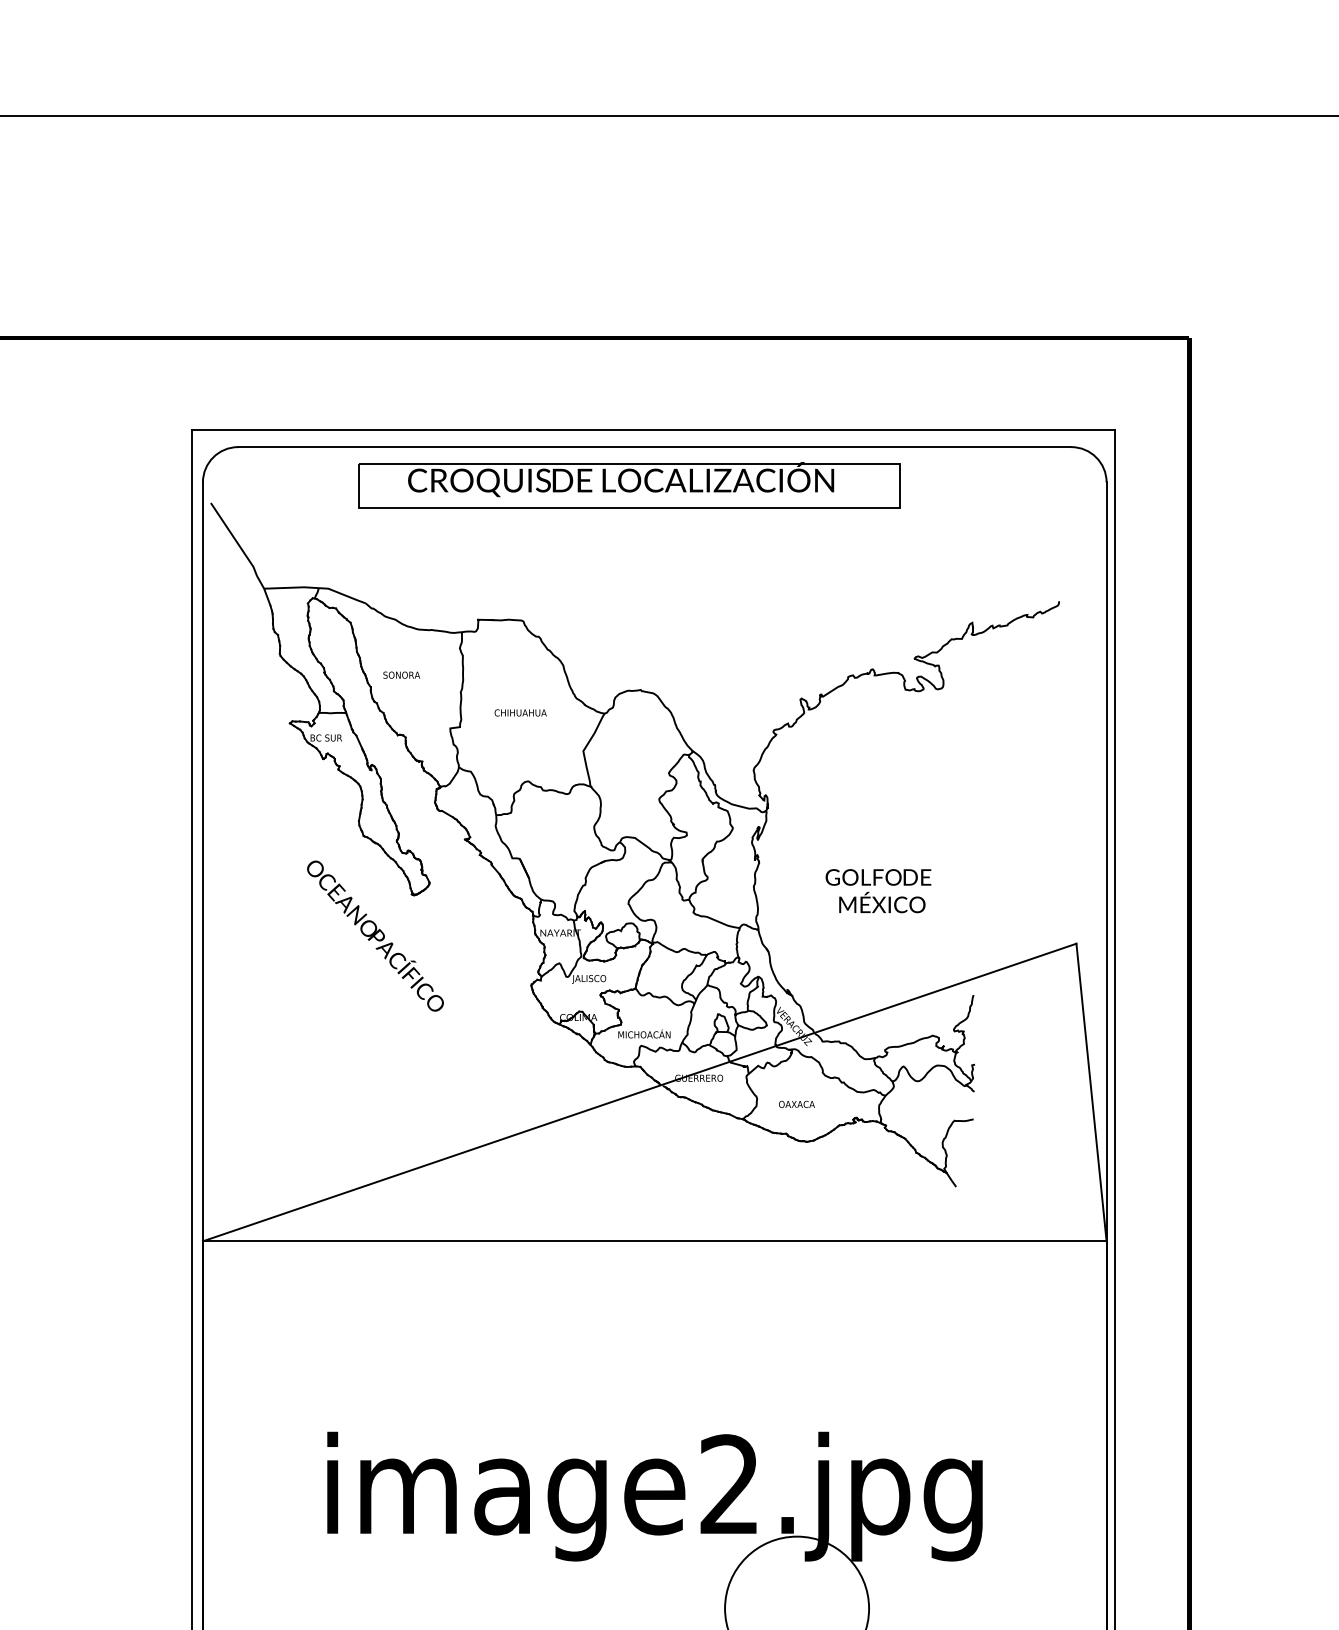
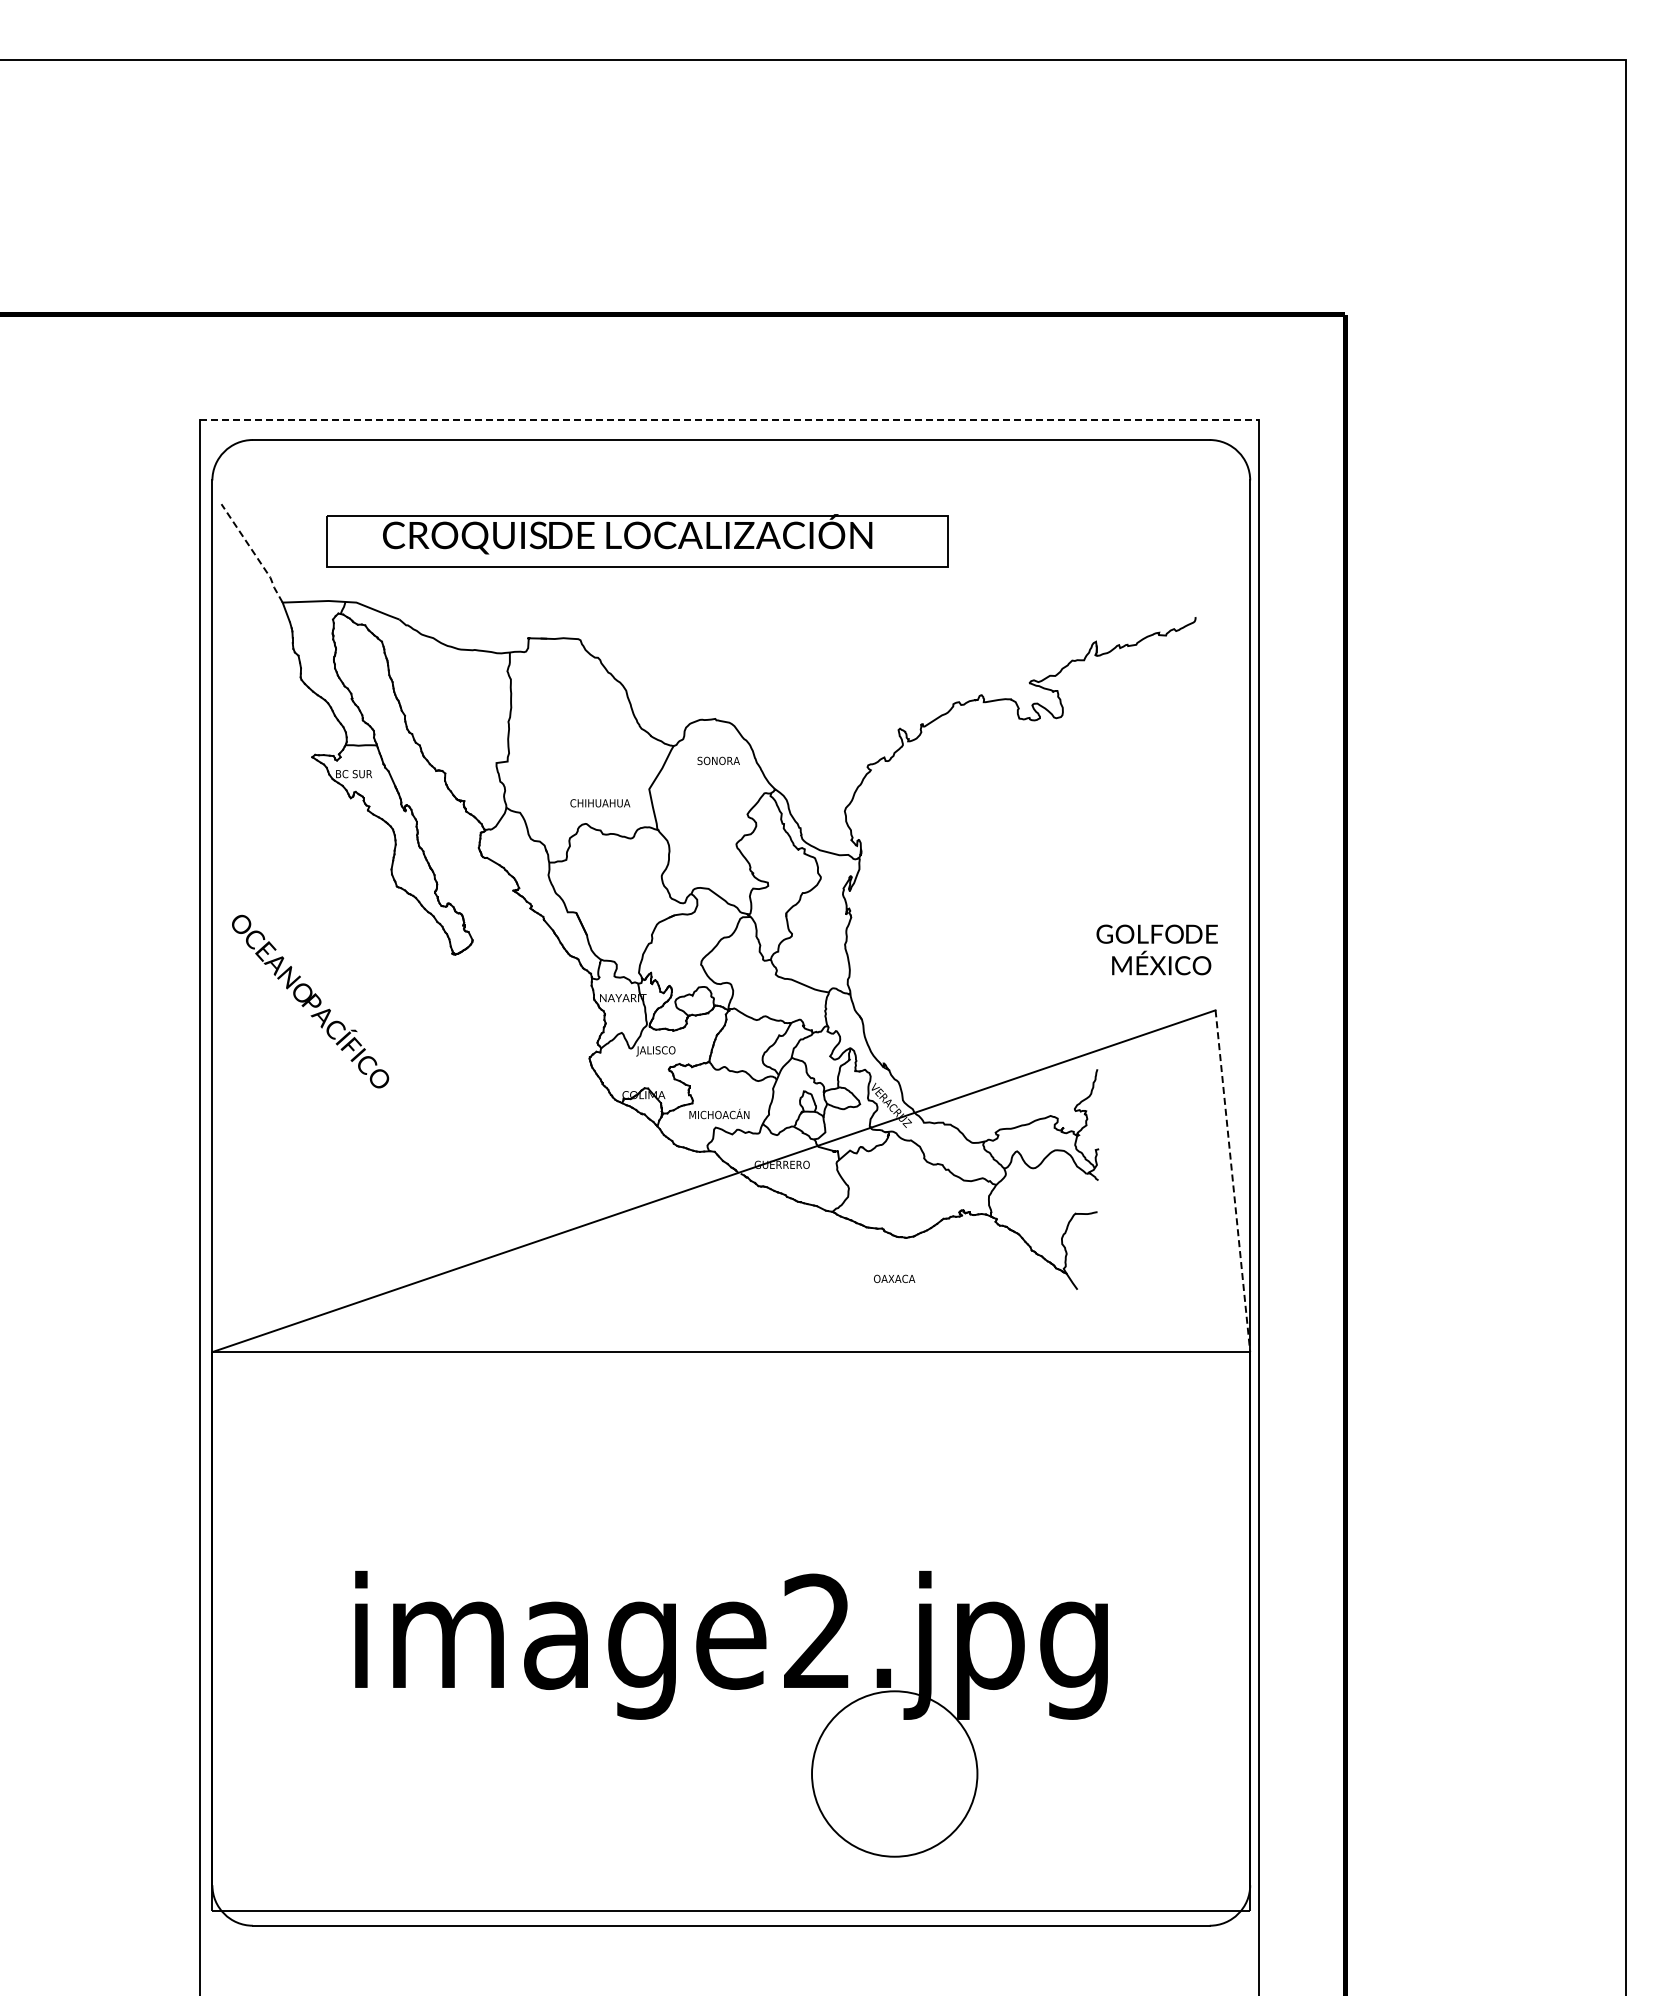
line: (653, 429) -> (729, 419), solid -> dashed
part: (629, 485) -> (637, 540), moved
line: (238, 545) -> (253, 552), solid -> dashed
text: (401, 674) -> (718, 760), moved
text: (520, 713) -> (600, 803), moved
text: (877, 890) -> (1156, 949), moved
text: (375, 936) -> (310, 1001), moved
line: (1091, 1092) -> (1232, 1181), solid -> dashed
text: (796, 1104) -> (894, 1278), moved

